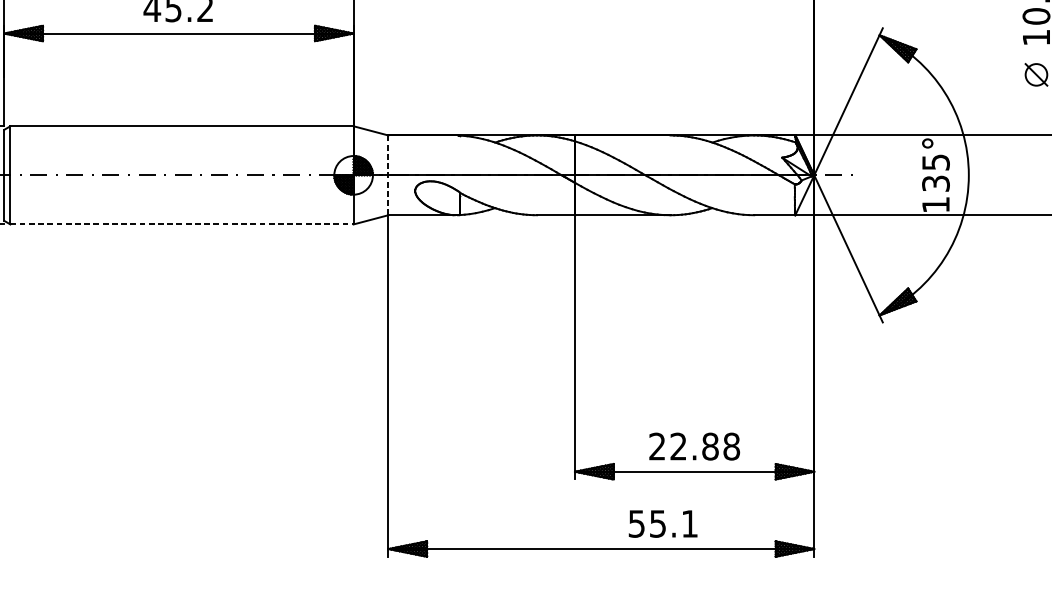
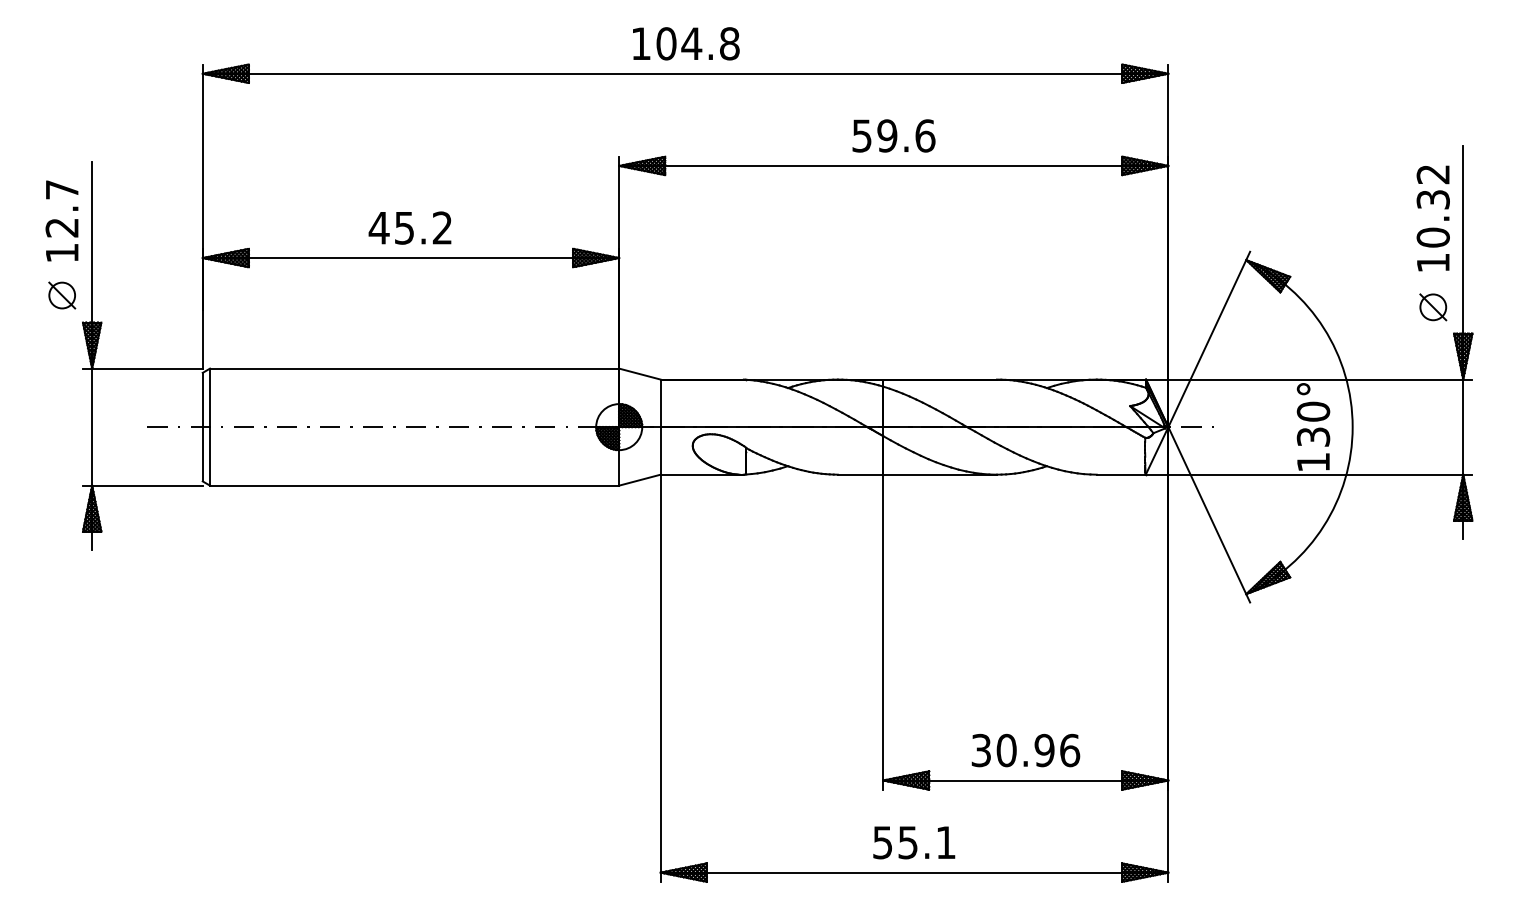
text: (935, 162) -> (1313, 411), 135° -> 130°
line: (388, 175) -> (660, 427), dashed -> solid
line: (181, 224) -> (414, 485), dashed -> solid
text: (694, 446) -> (1025, 750), 22.88 -> 30.96
text: (663, 523) -> (914, 842), moved

